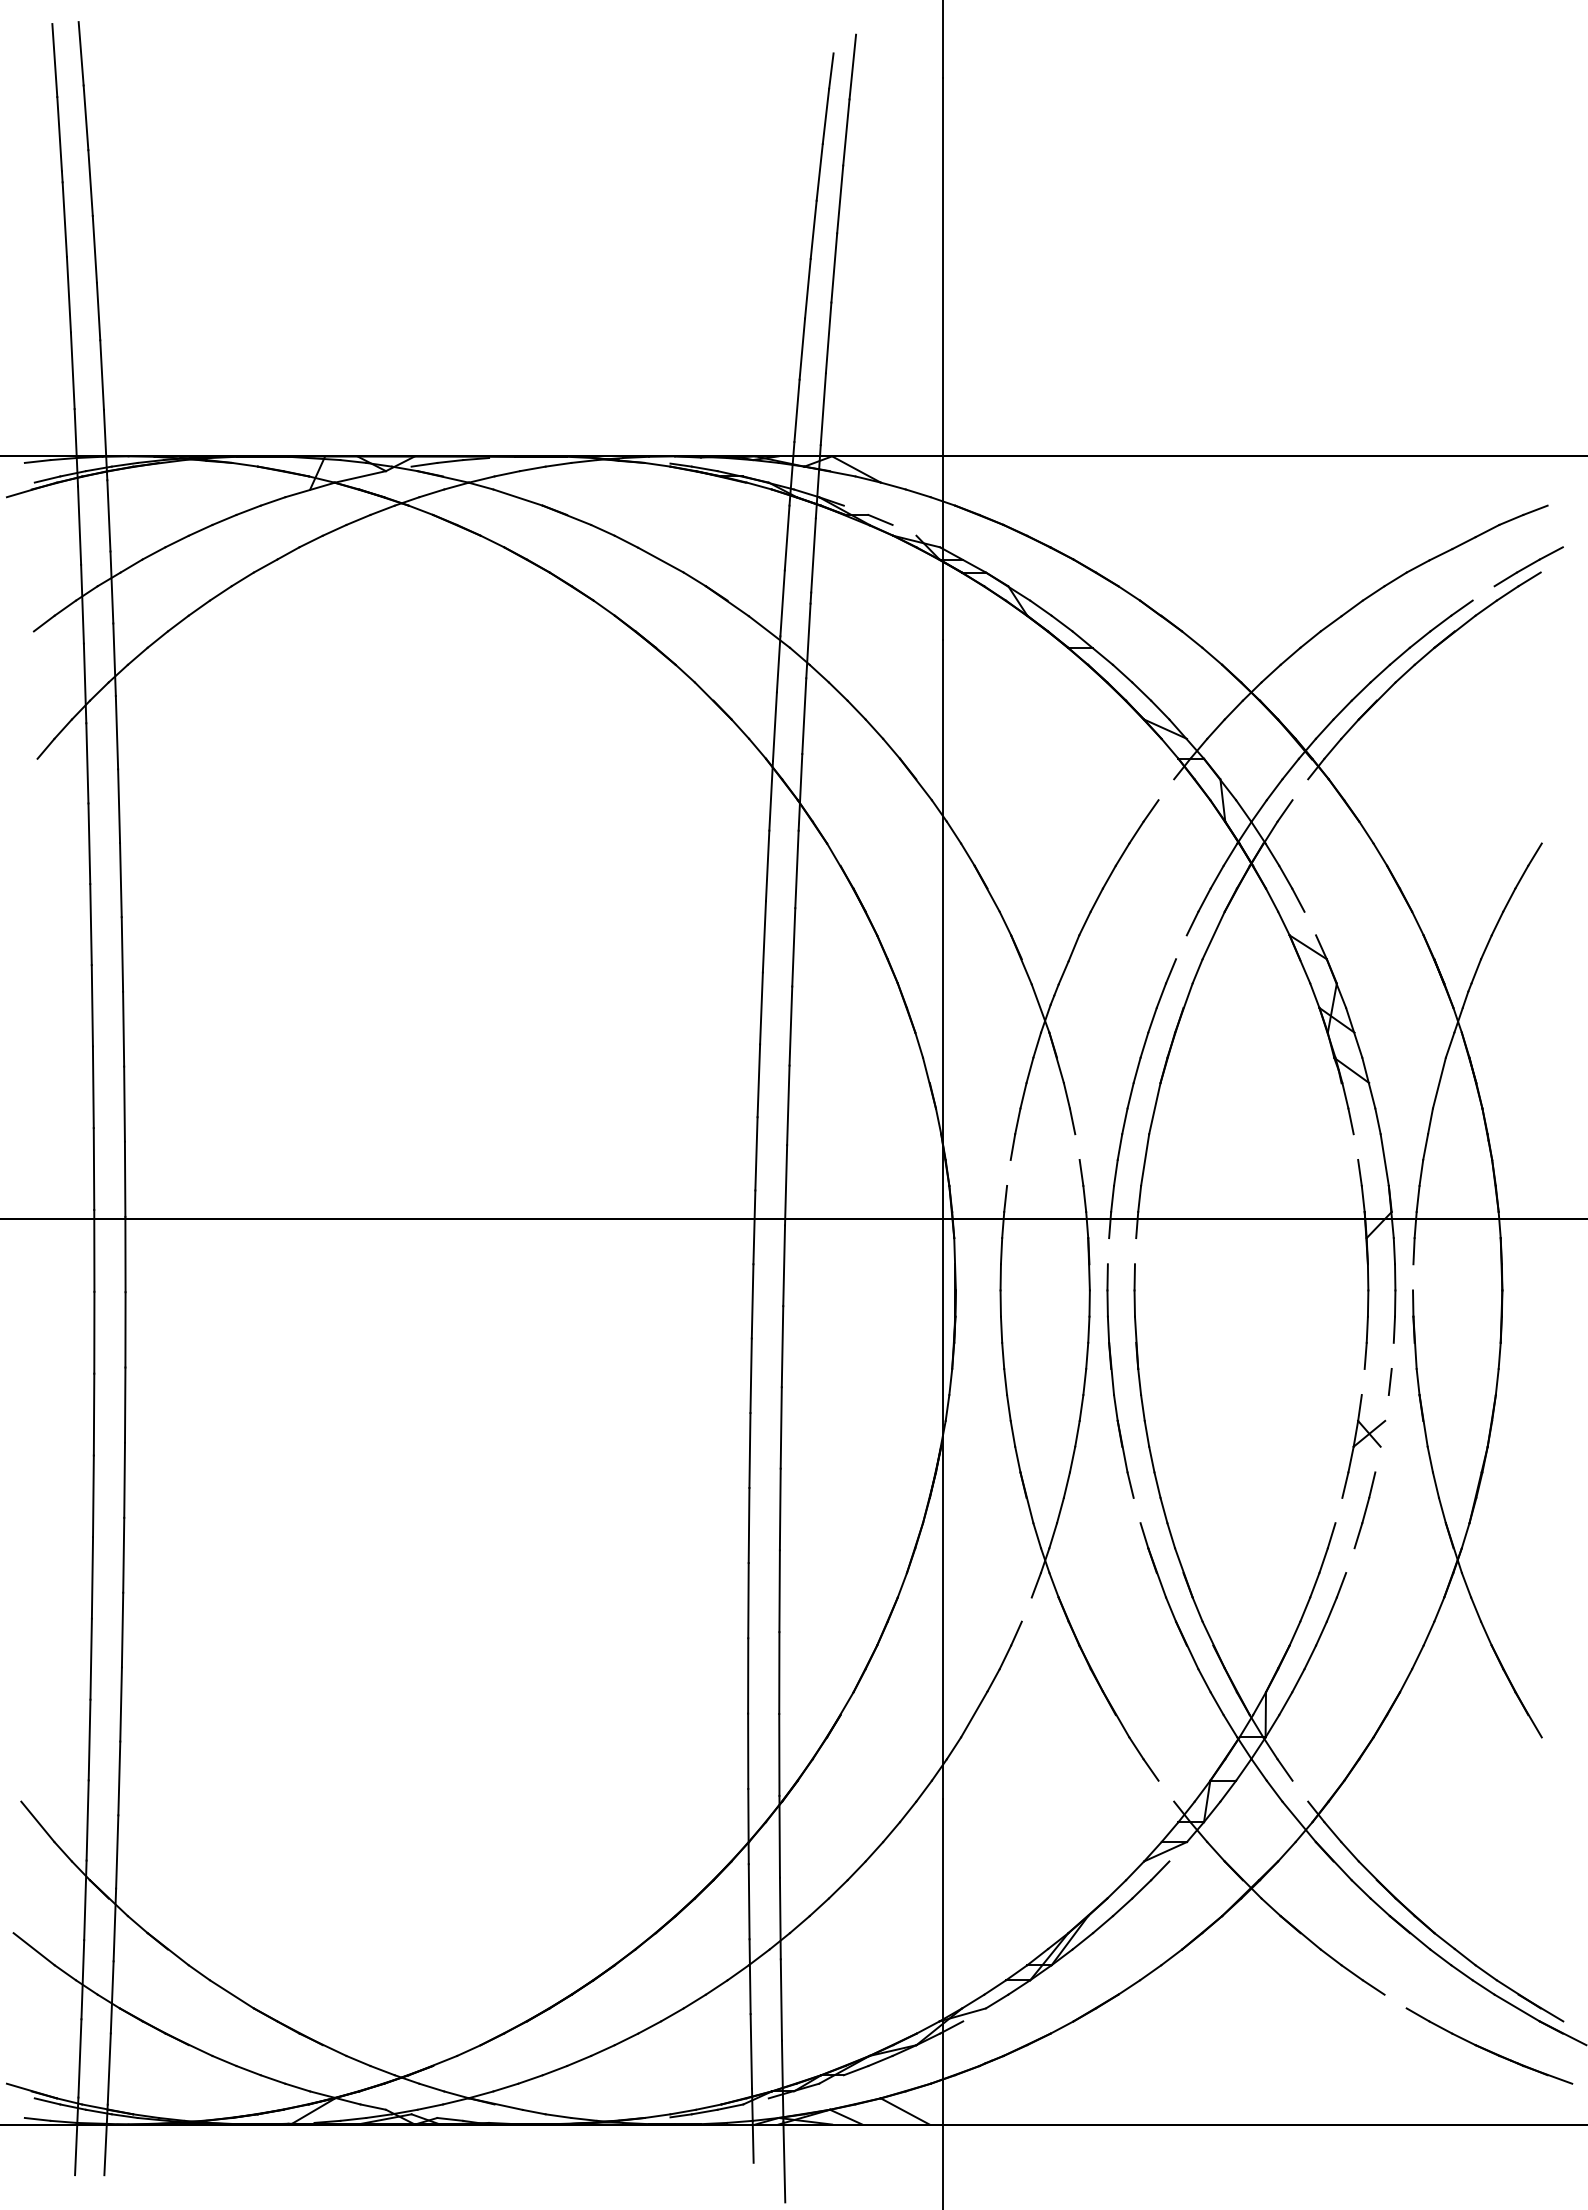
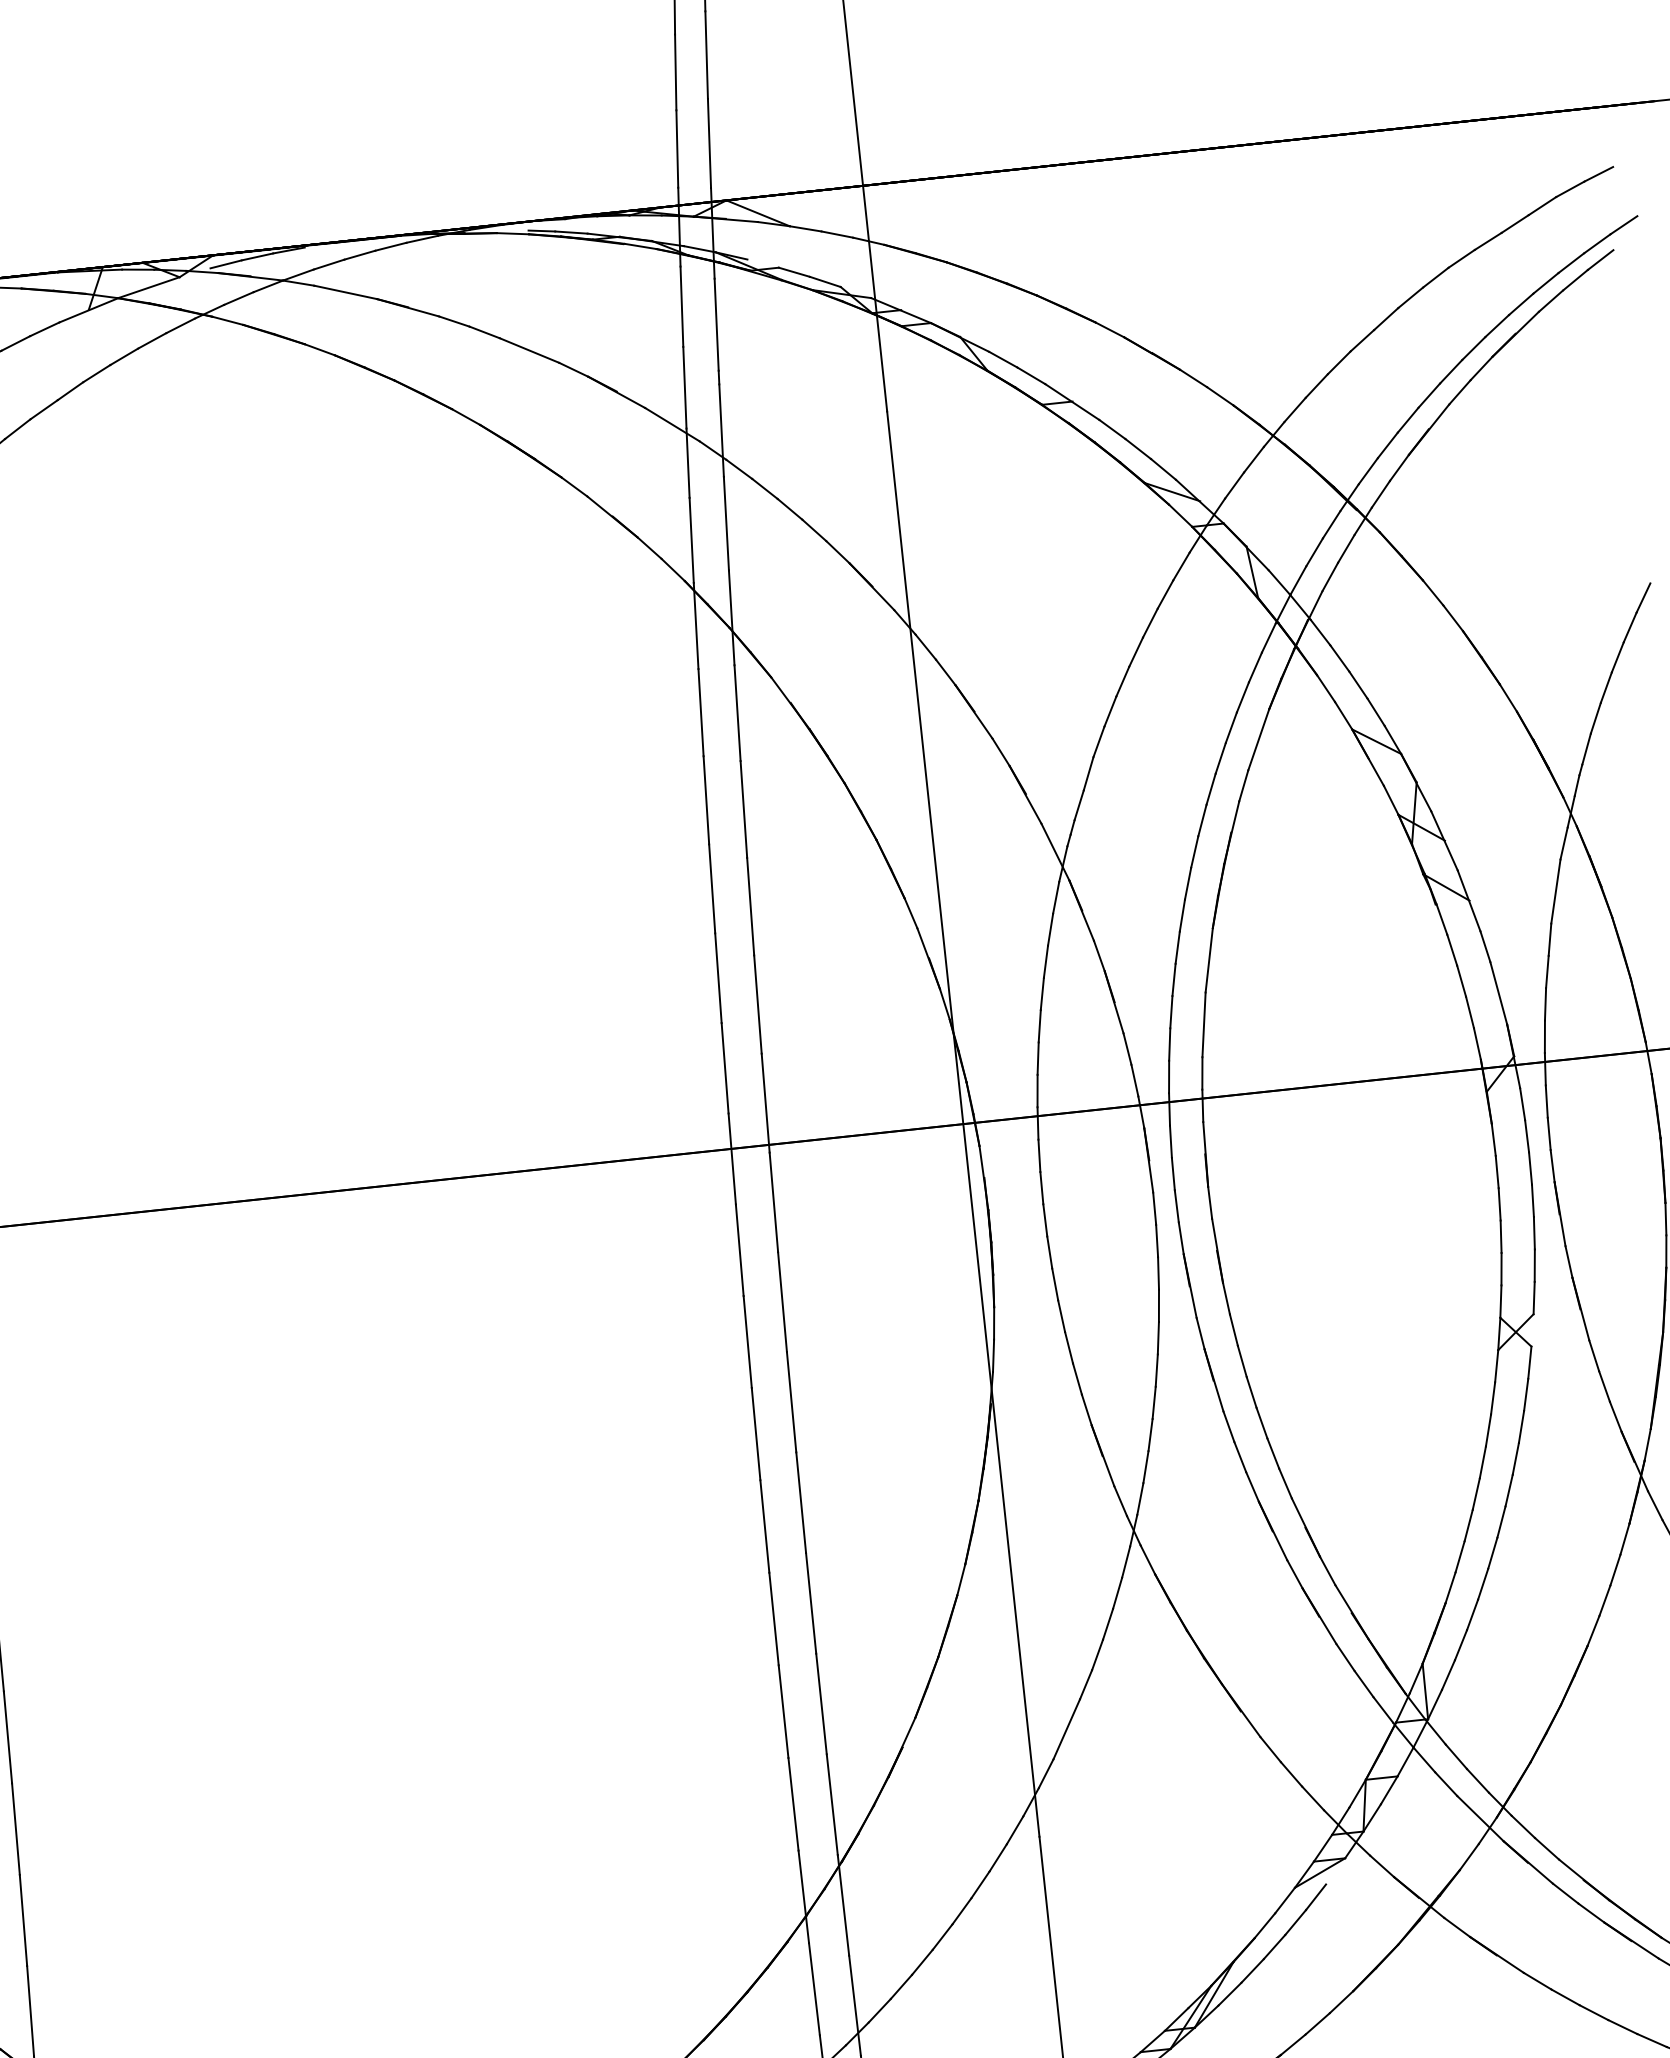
line: (904, 529) -> (825, 280), added
line: (1483, 593) -> (1545, 283), added
line: (1166, 789) -> (1181, 566), added
line: (1300, 789) -> (1346, 548), added
line: (1310, 923) -> (1376, 712), added
line: (1181, 947) -> (1220, 758), added
line: (1074, 1133) -> (1113, 1001), added
line: (1355, 1146) -> (1461, 980), added
line: (1008, 1172) -> (1037, 1058), added
line: (1108, 1251) -> (1170, 1142), added
line: (1135, 1264) -> (1205, 1154), added
line: (1413, 1277) -> (1549, 1134), added
line: (1392, 1355) -> (1534, 1232), added
line: (1362, 1381) -> (1500, 1268), added
line: (1386, 1407) -> (1533, 1297), added
line: (1377, 1459) -> (1529, 1362), added
line: (1136, 1510) -> (1239, 1457), added
line: (1338, 1510) -> (1487, 1430), added
line: (1350, 1560) -> (1509, 1490), added
line: (1026, 1609) -> (1117, 1593), added
line: (1166, 1790) -> (1313, 1797), added
line: (1300, 1790) -> (1478, 1779), added
line: (1395, 2001) -> (1622, 2027), added

